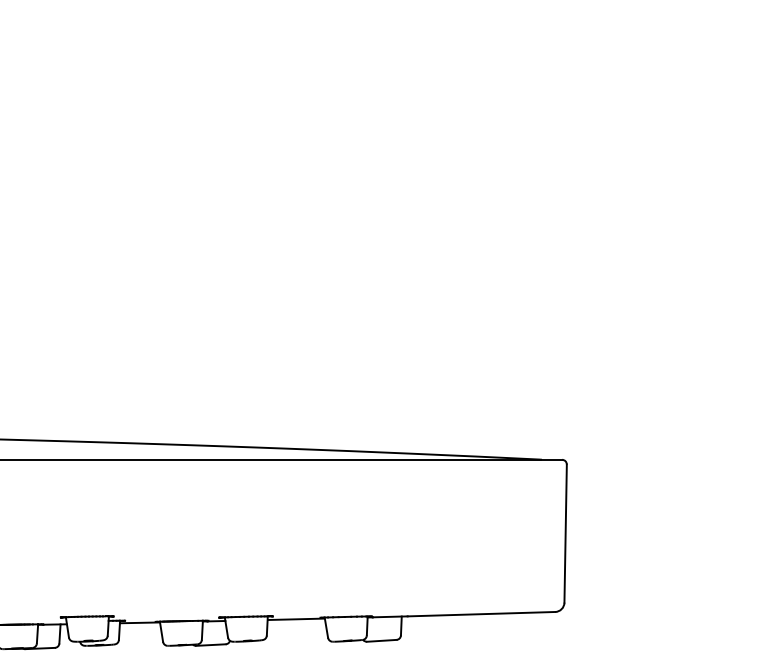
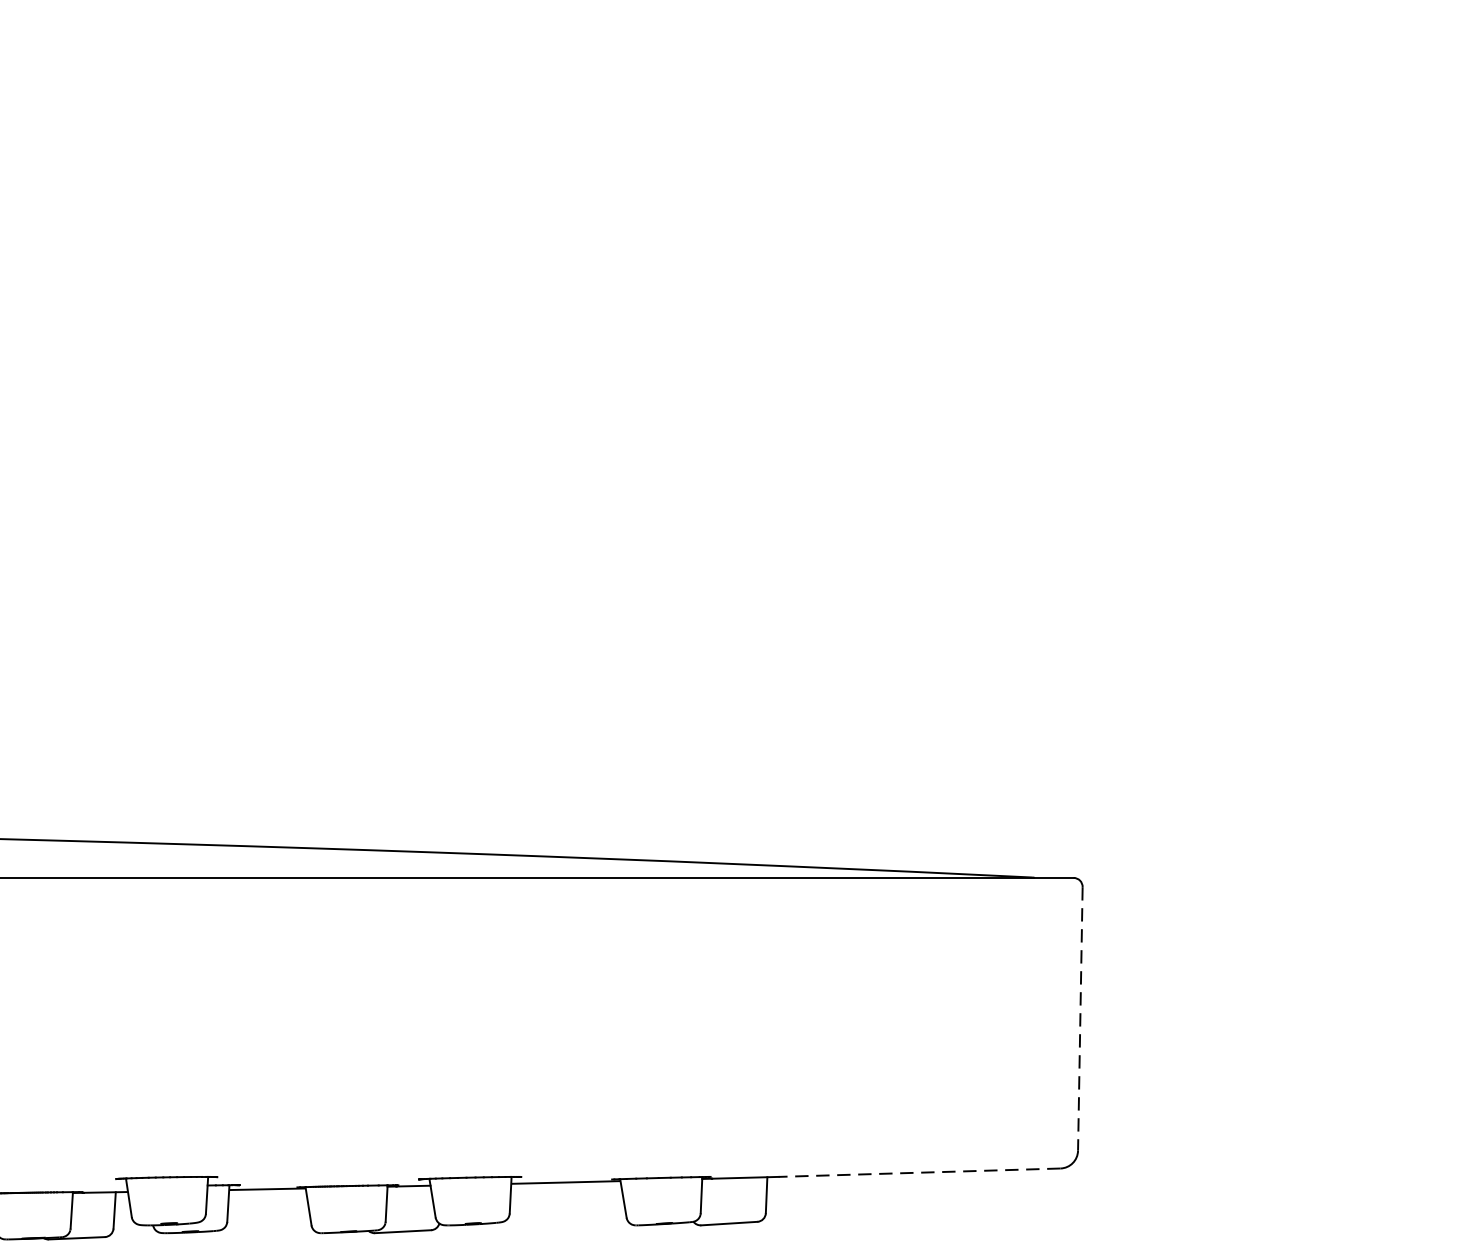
line: (565, 534) -> (1080, 1020), solid -> dashed
line: (481, 614) -> (919, 1173), solid -> dashed

